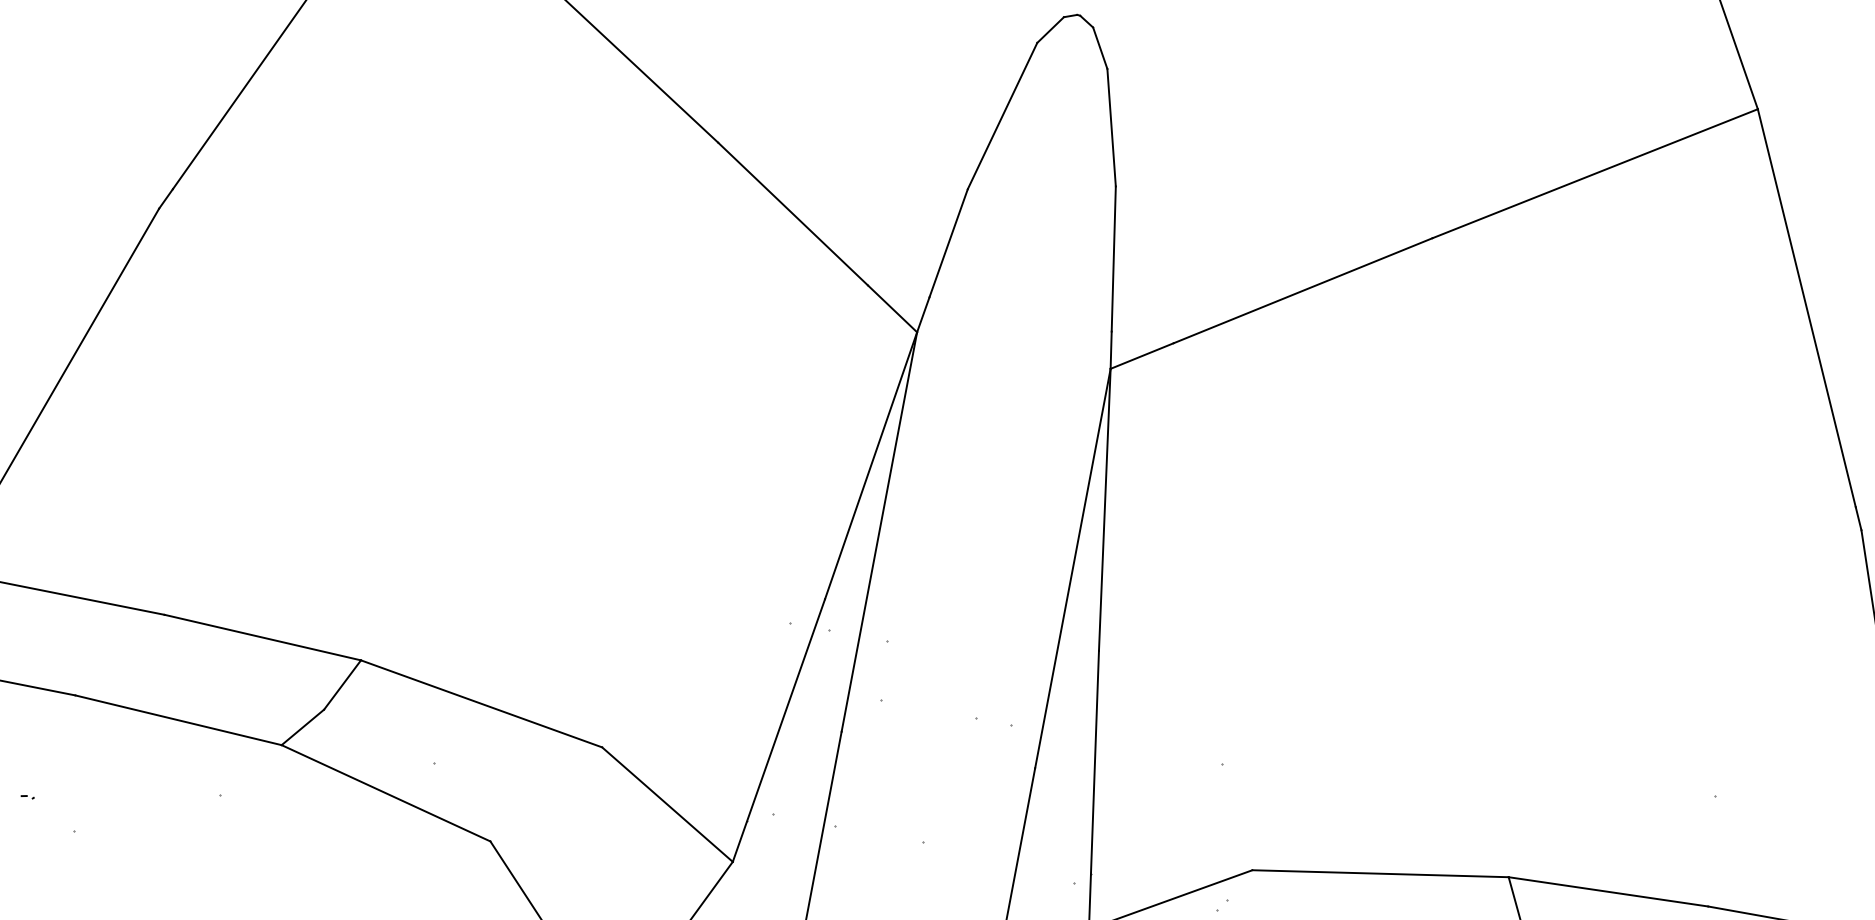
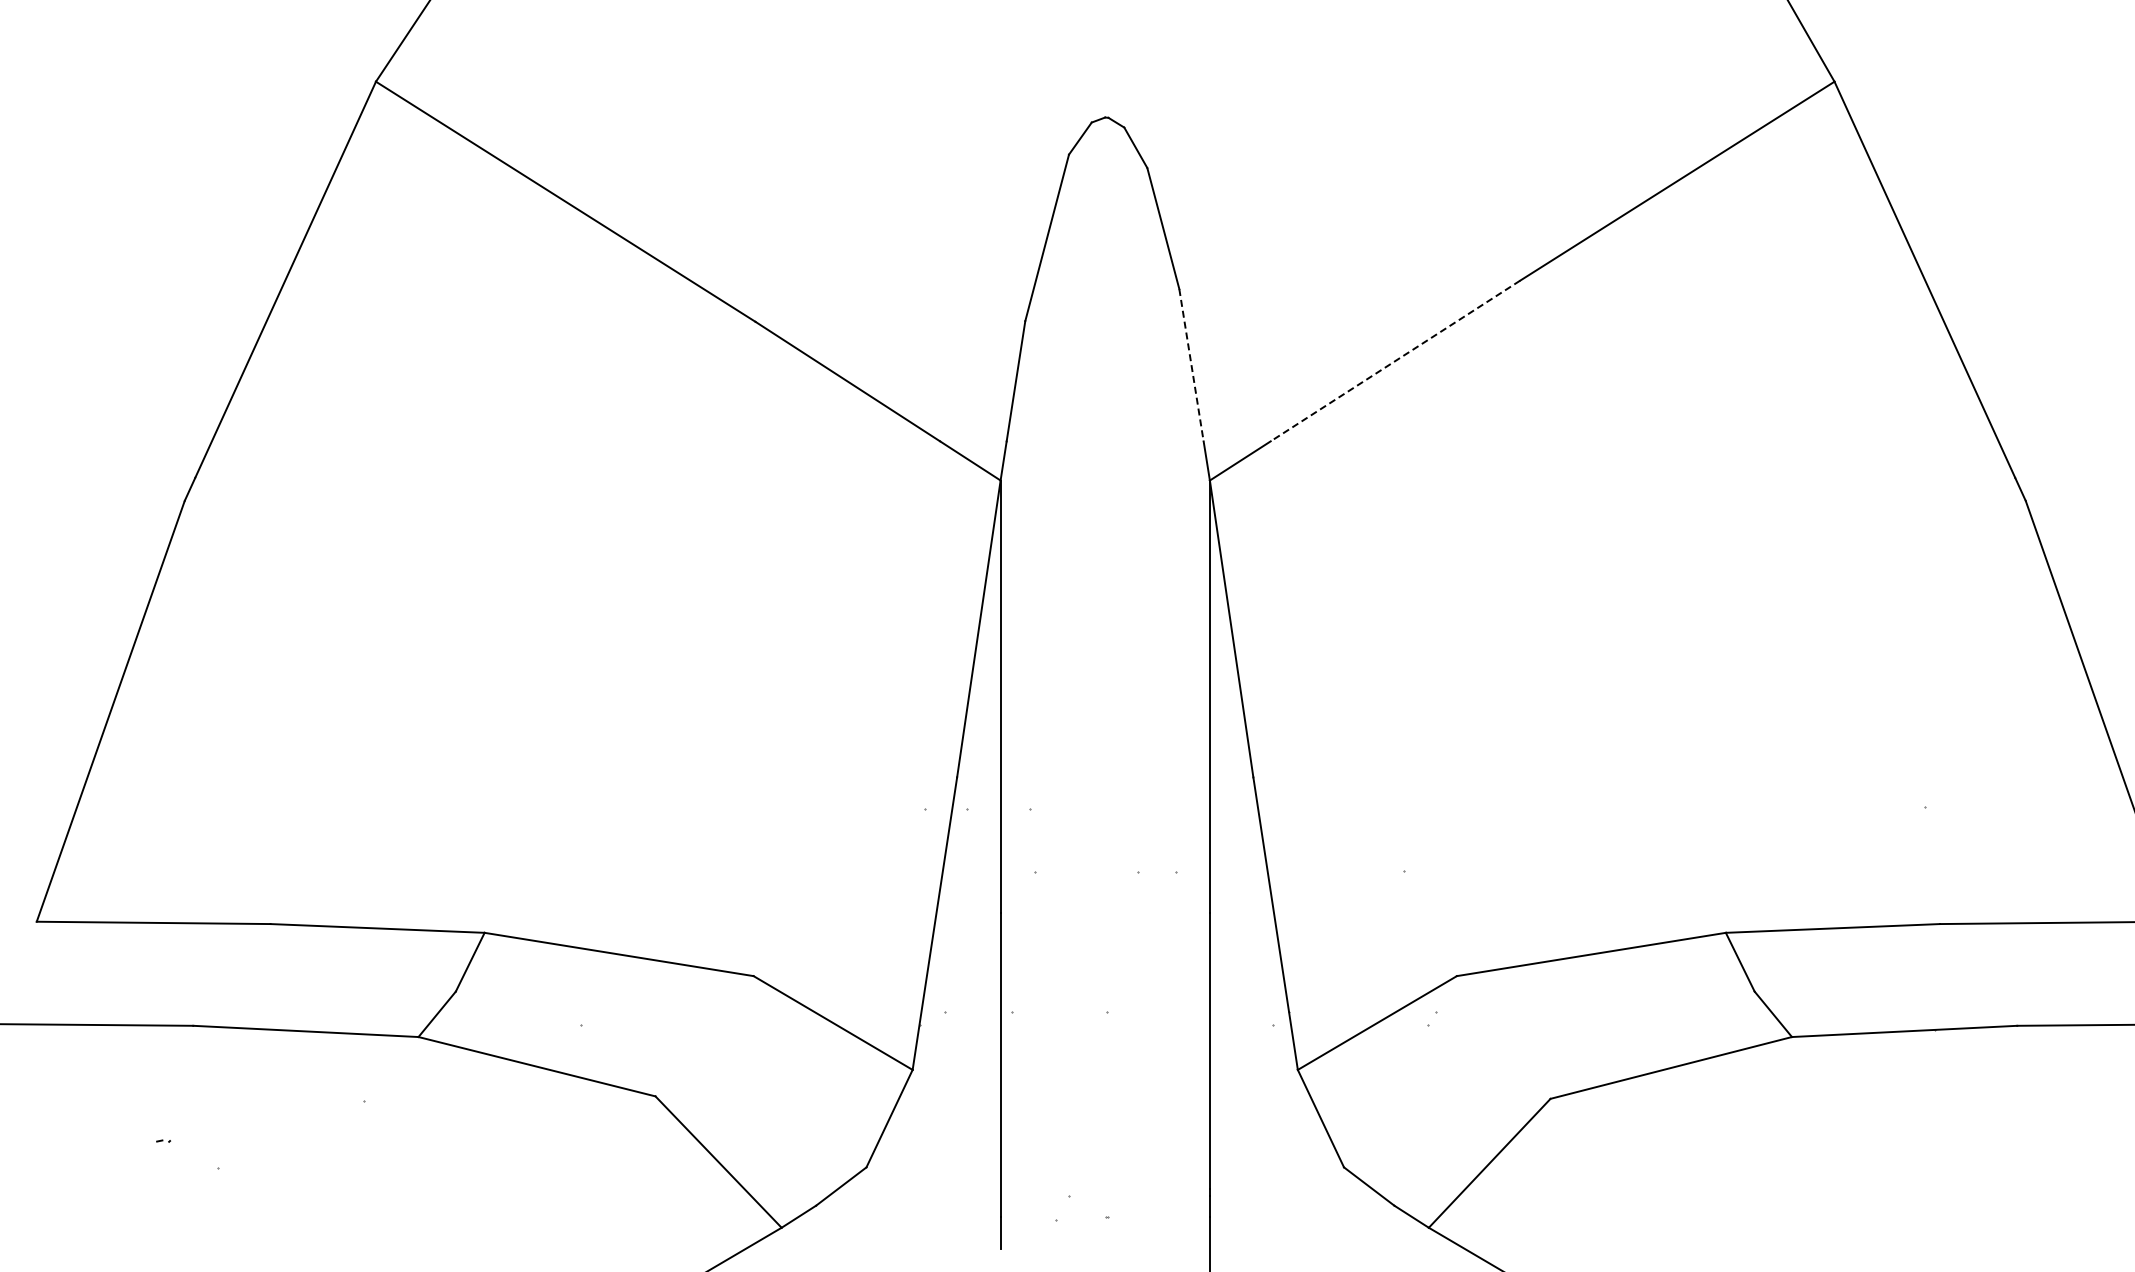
line: (1113, 259) -> (1191, 365), solid -> dashed
line: (1303, 291) -> (1395, 361), solid -> dashed

